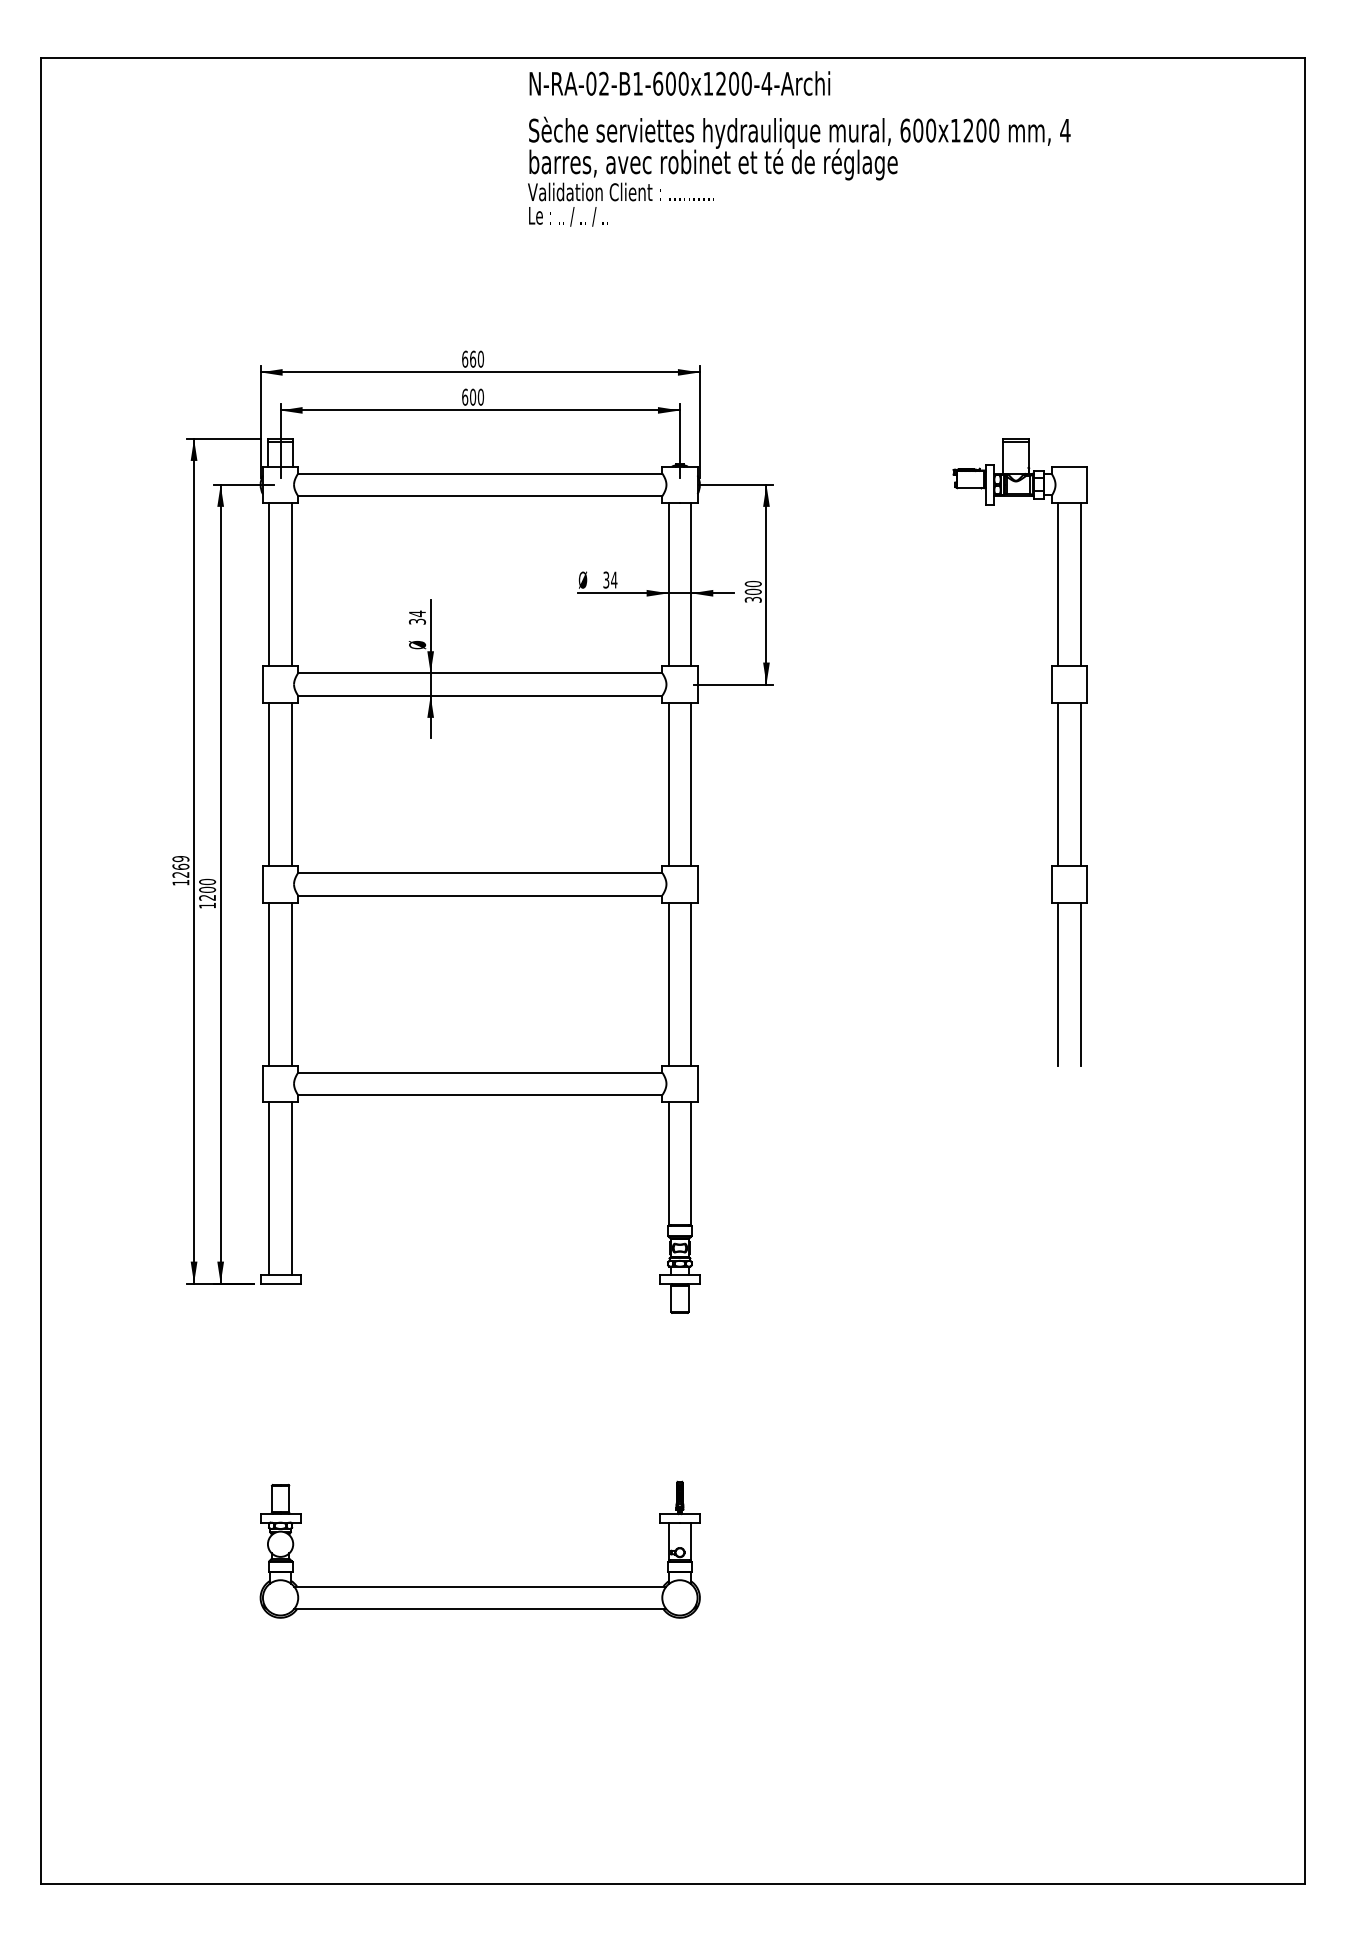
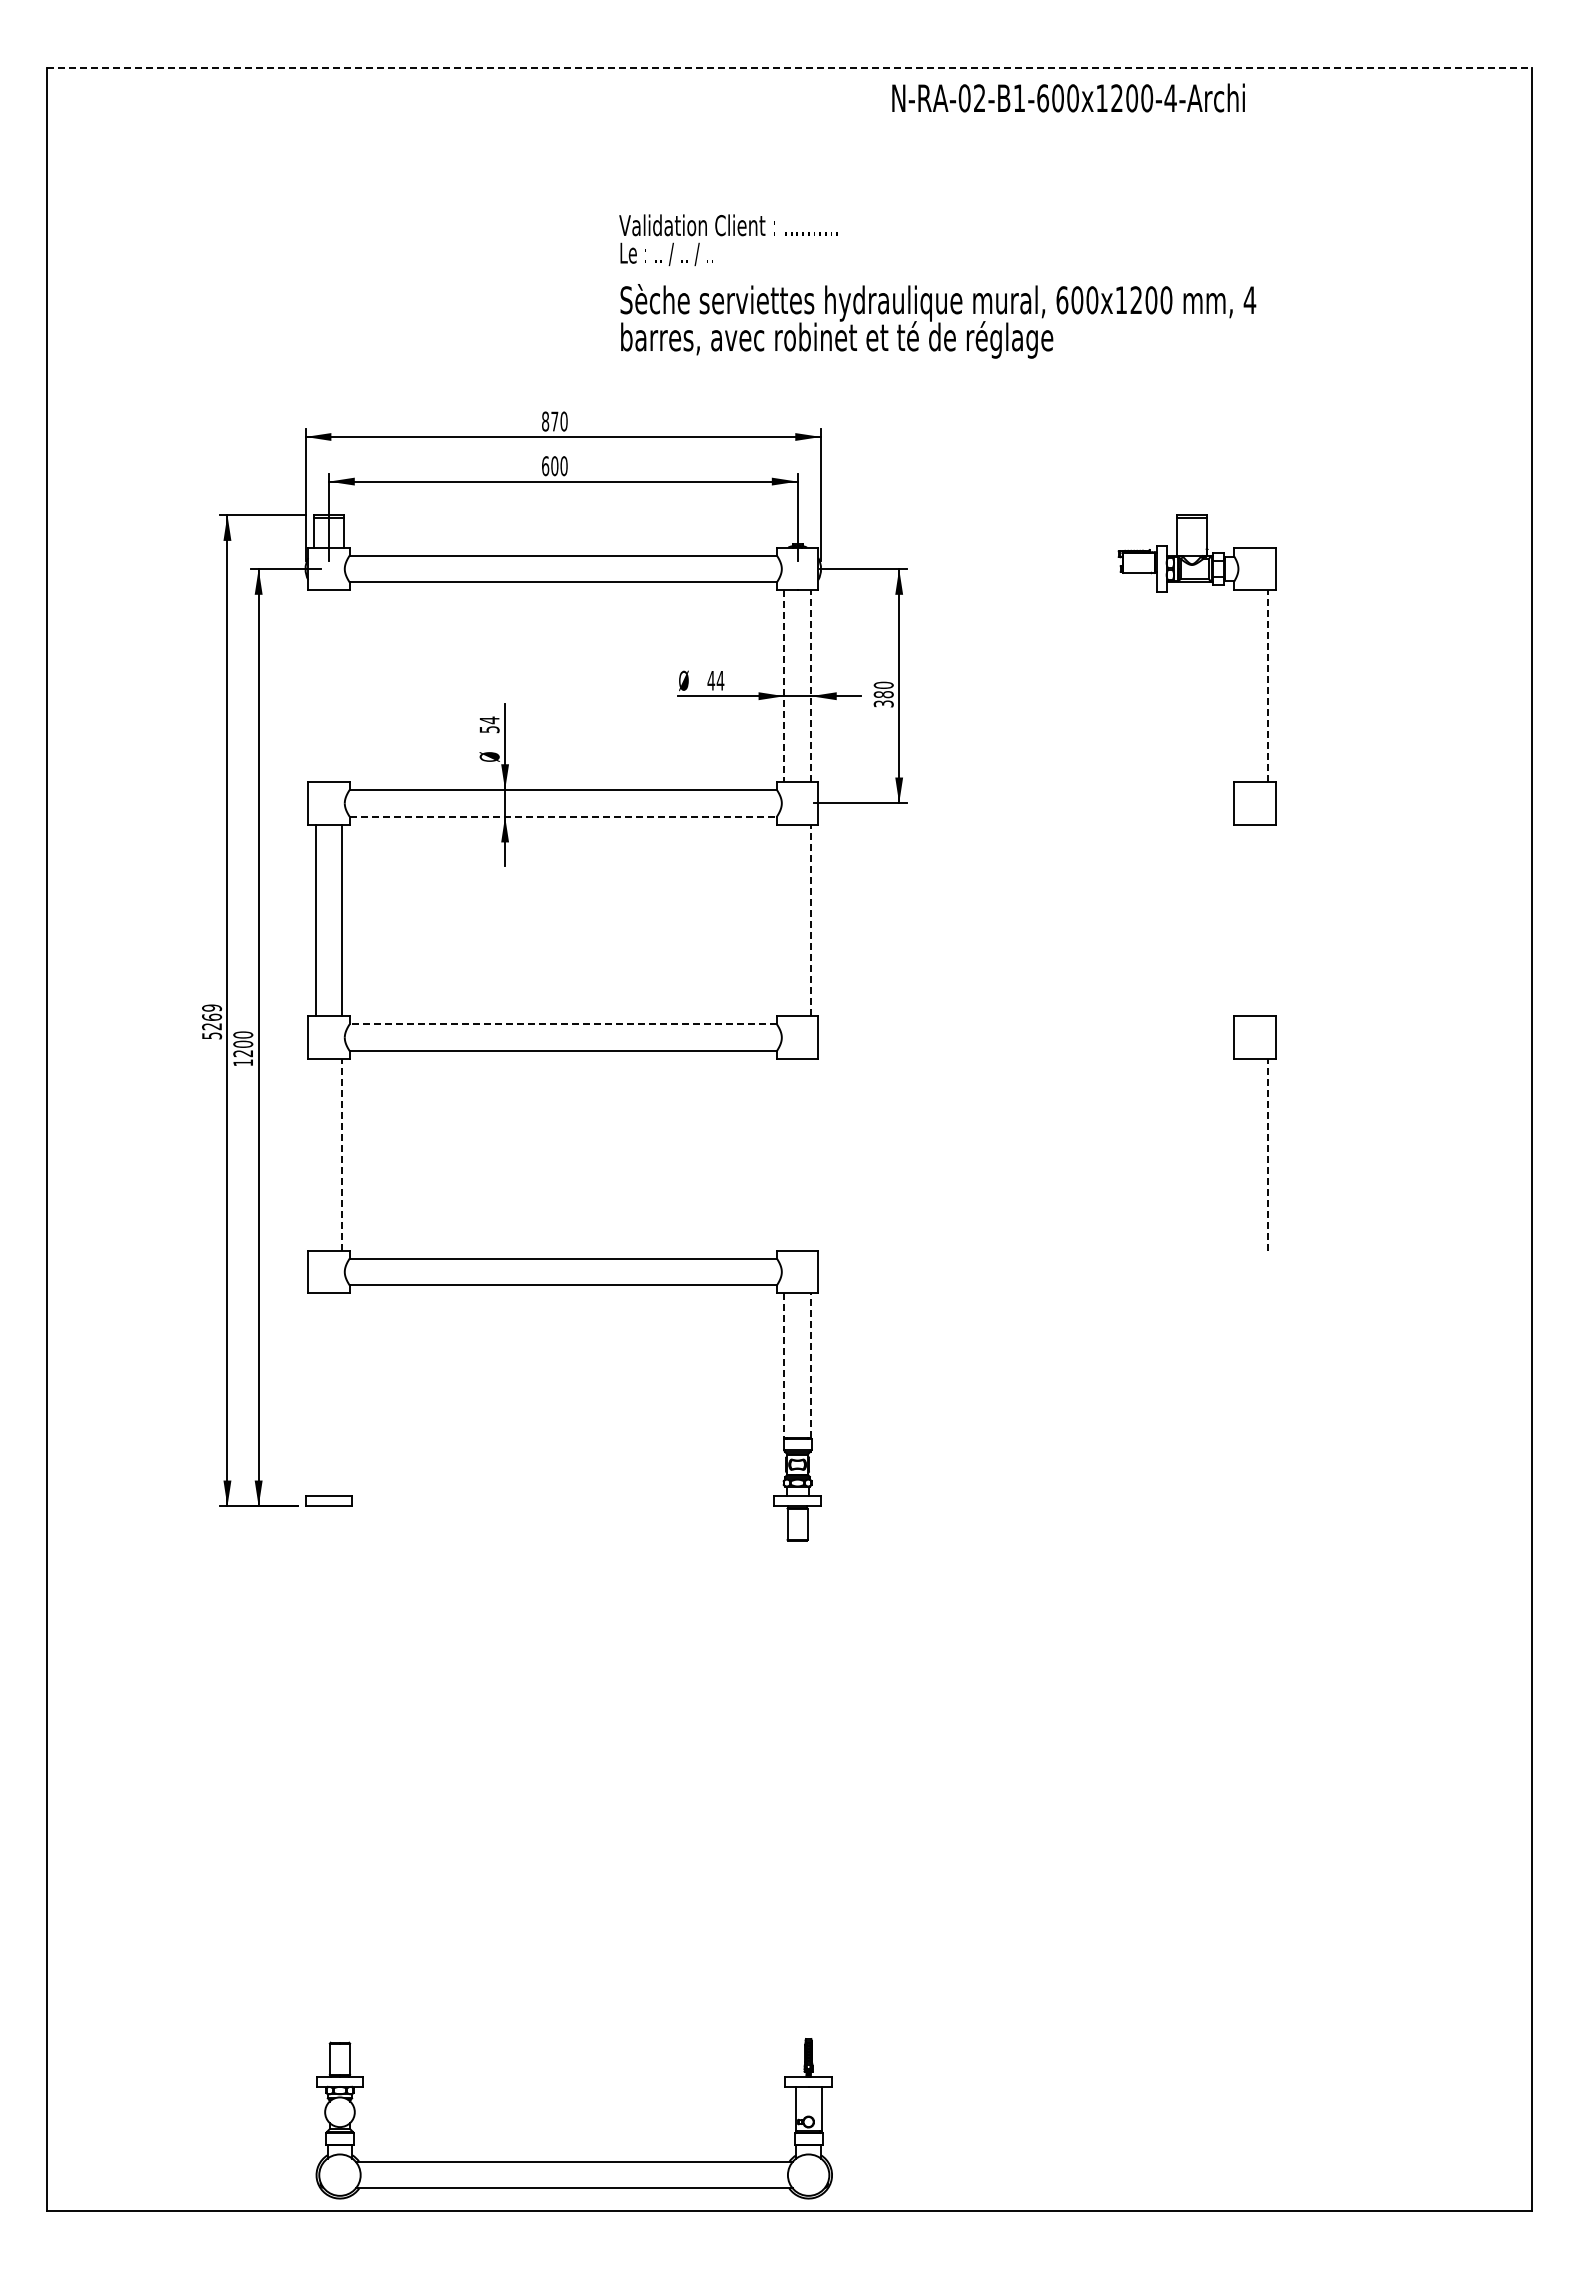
line: (673, 58) -> (789, 68), solid -> dashed
text: (679, 83) -> (1068, 97), moved
text: (799, 148) -> (938, 321), moved
text: (469, 359) -> (550, 421), 660 -> 870
text: (606, 579) -> (711, 680), 34 -> 44
line: (269, 584) -> (315, 685), removed
line: (292, 584) -> (342, 685), removed
line: (668, 584) -> (784, 686), solid -> dashed
line: (690, 584) -> (810, 686), solid -> dashed
line: (1058, 584) -> (1241, 685), removed
line: (1081, 584) -> (1268, 686), solid -> dashed
text: (753, 591) -> (883, 694), 300 -> 380
text: (416, 621) -> (488, 729), 34 -> 54
line: (480, 695) -> (563, 816), solid -> dashed
line: (668, 784) -> (784, 920), removed
line: (690, 784) -> (810, 920), solid -> dashed
line: (1058, 784) -> (1241, 920), removed
line: (1081, 784) -> (1268, 920), removed
line: (480, 873) -> (563, 1024), solid -> dashed
text: (181, 882) -> (212, 1035), 1269 -> 5269
line: (269, 983) -> (315, 1154), removed
line: (292, 983) -> (342, 1154), solid -> dashed
line: (668, 983) -> (784, 1154), removed
line: (690, 983) -> (810, 1154), removed
line: (1058, 983) -> (1241, 1154), removed
line: (1081, 983) -> (1268, 1154), solid -> dashed
line: (690, 1163) -> (810, 1365), solid -> dashed
line: (668, 1164) -> (784, 1366), solid -> dashed
line: (269, 1188) -> (315, 1394), removed
line: (292, 1188) -> (342, 1394), removed
part: (479, 1586) -> (573, 2161), moved

